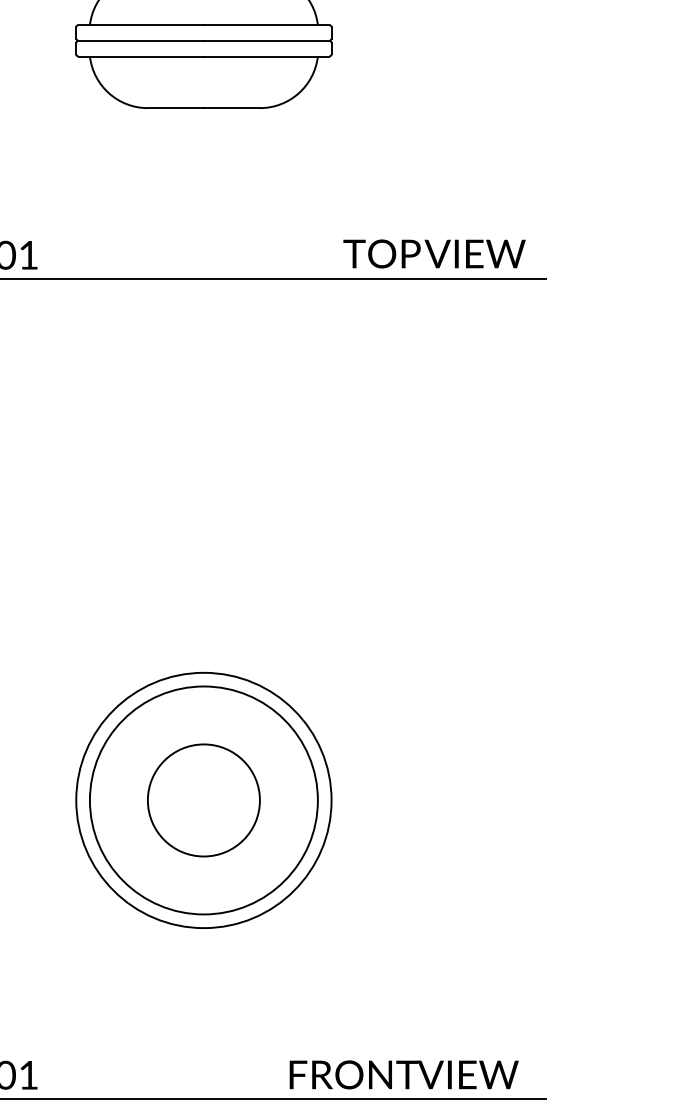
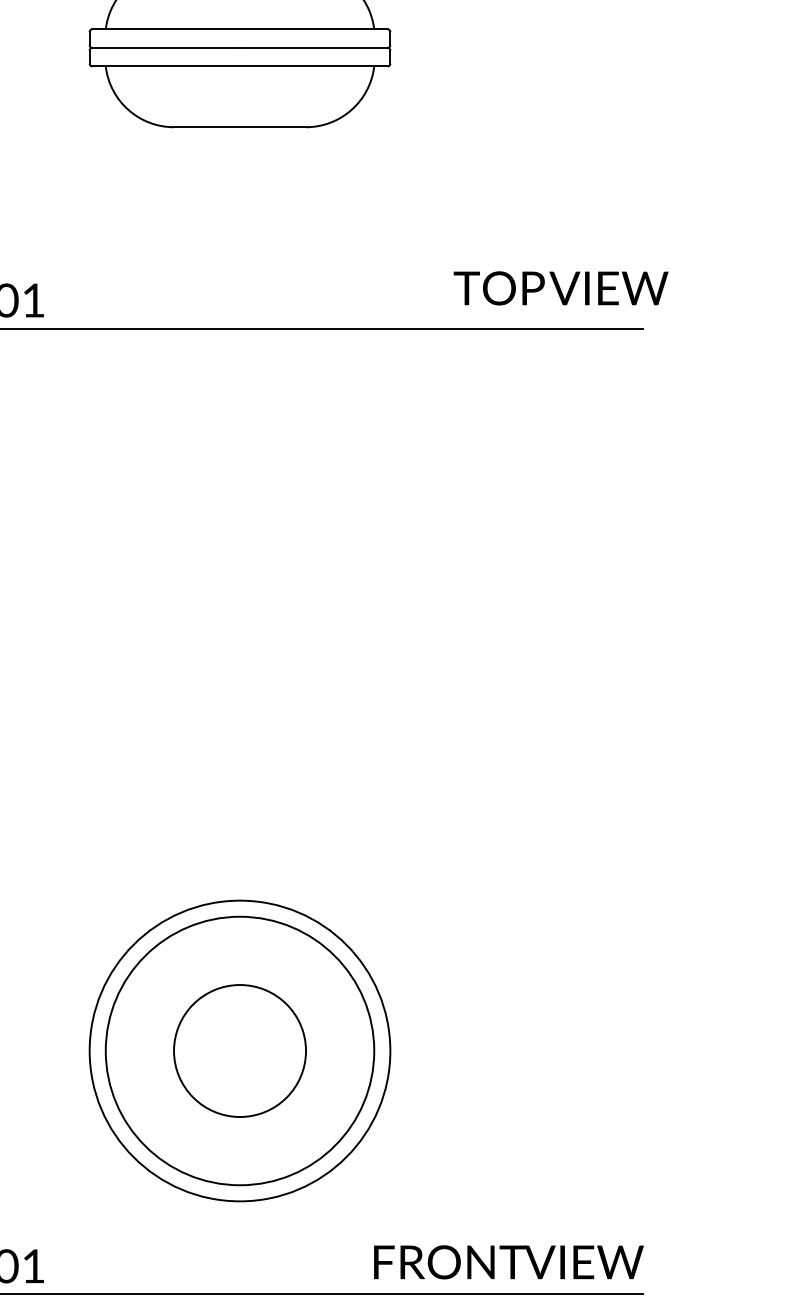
text: (434, 253) -> (561, 287), moved
part: (203, 799) -> (239, 1049), moved
text: (403, 1074) -> (508, 1261), moved

